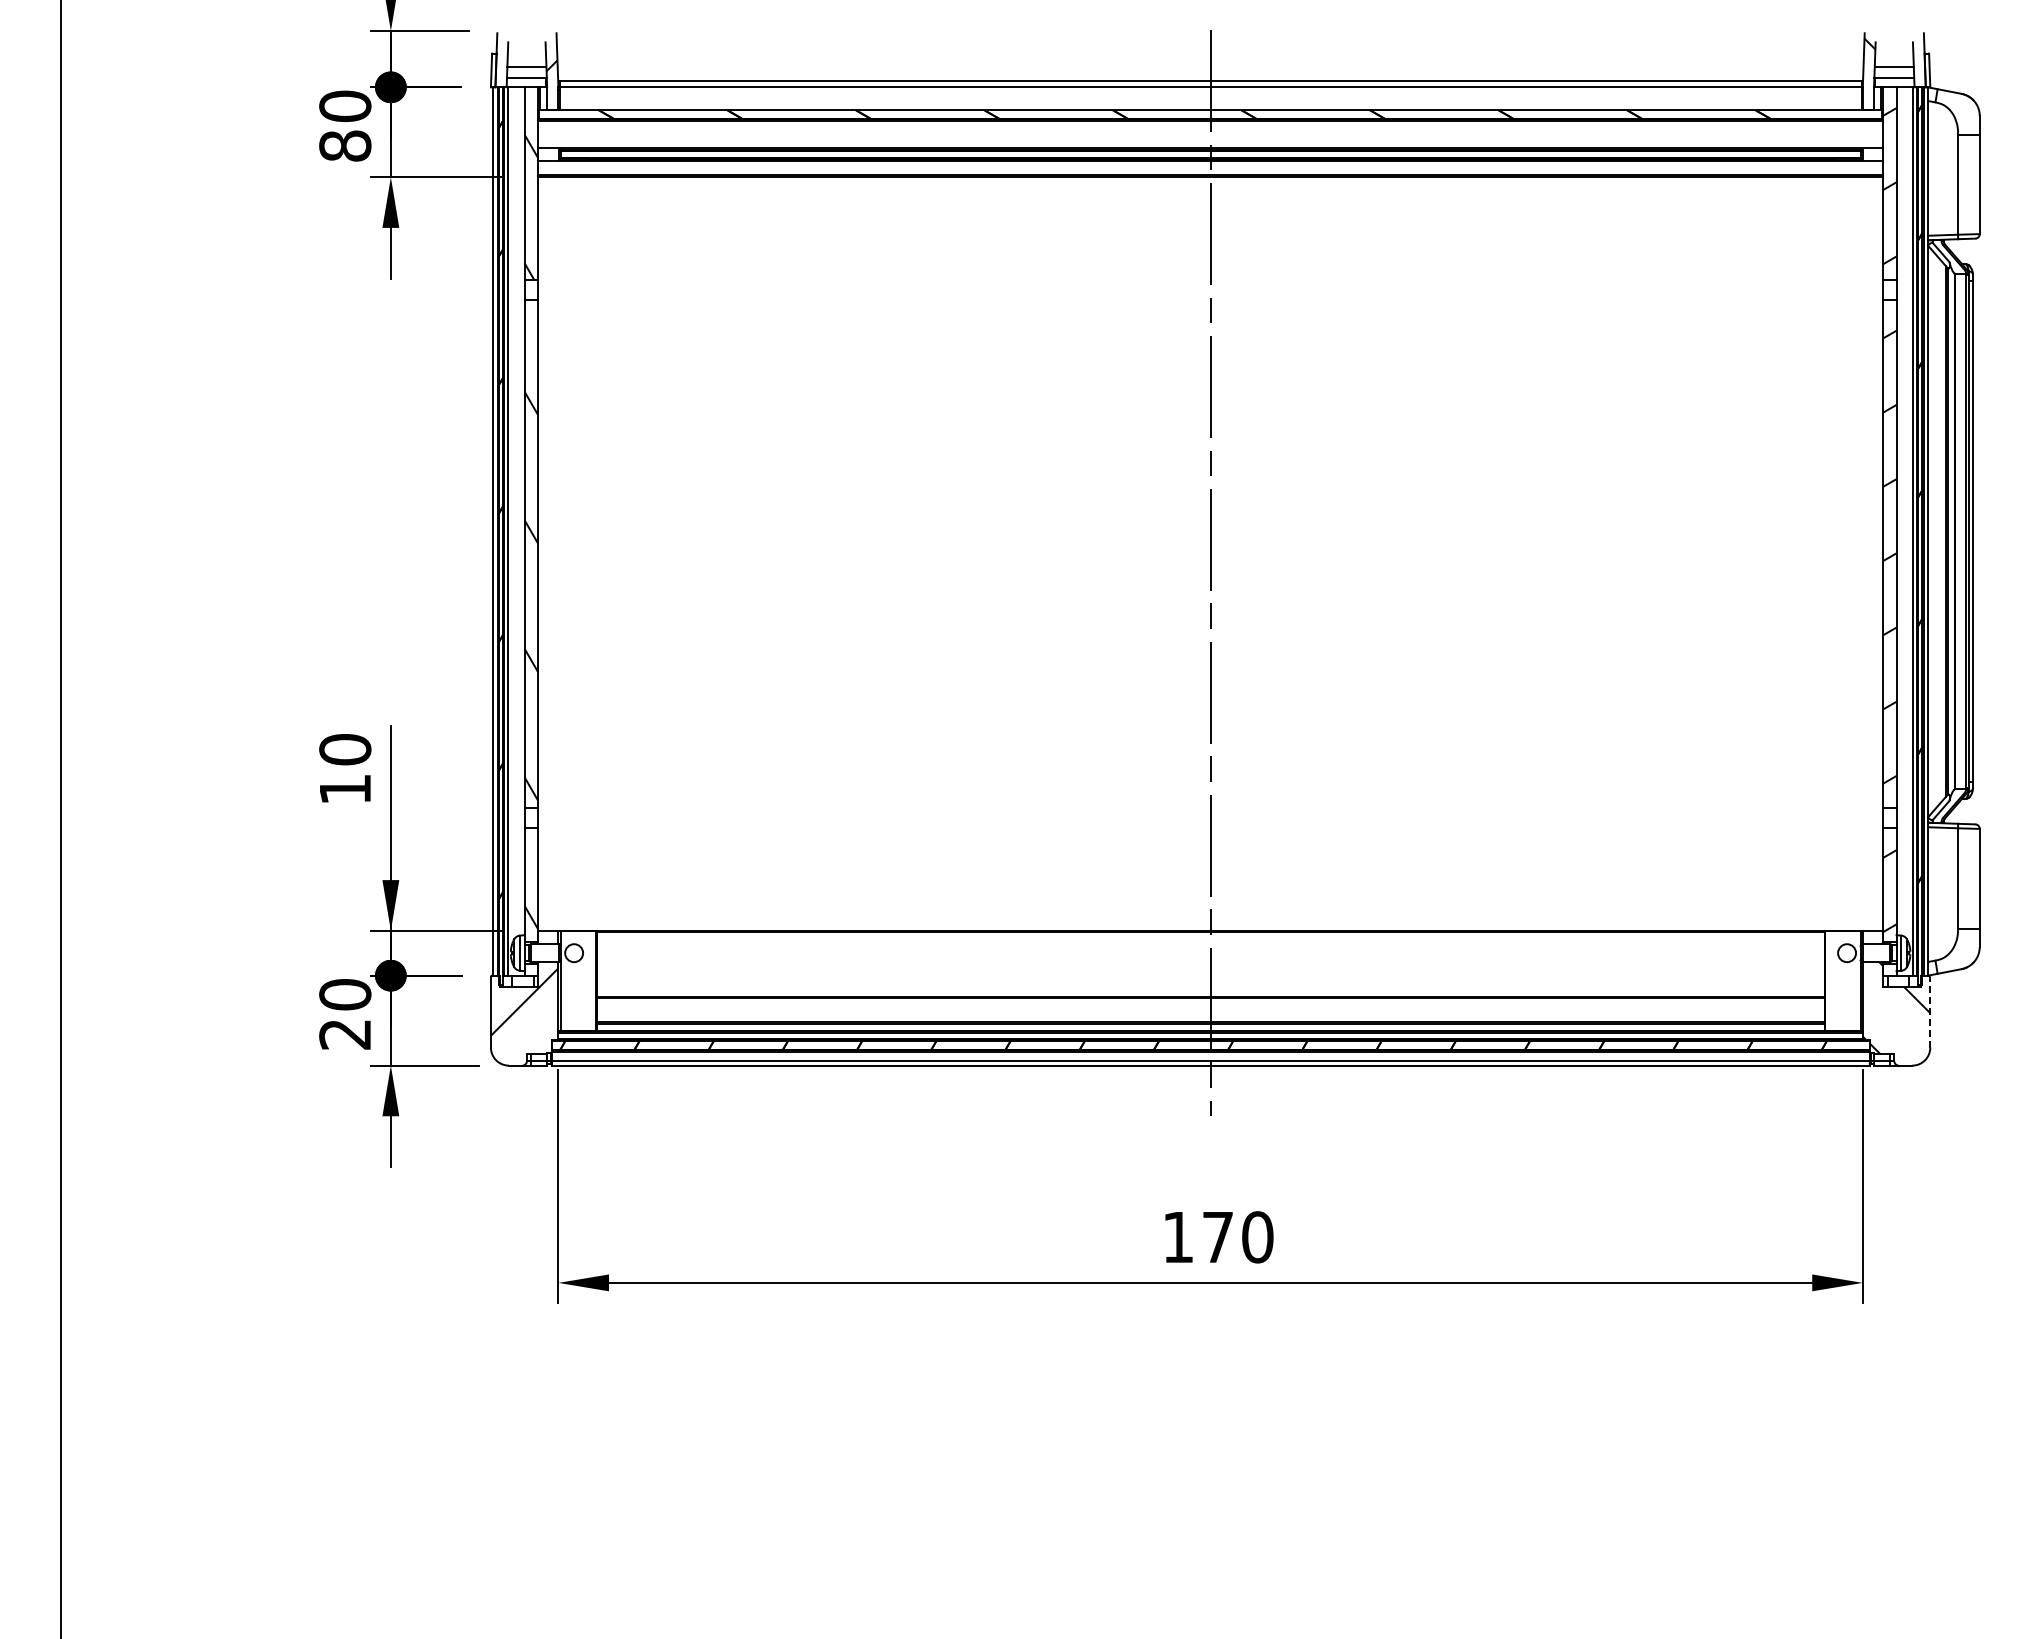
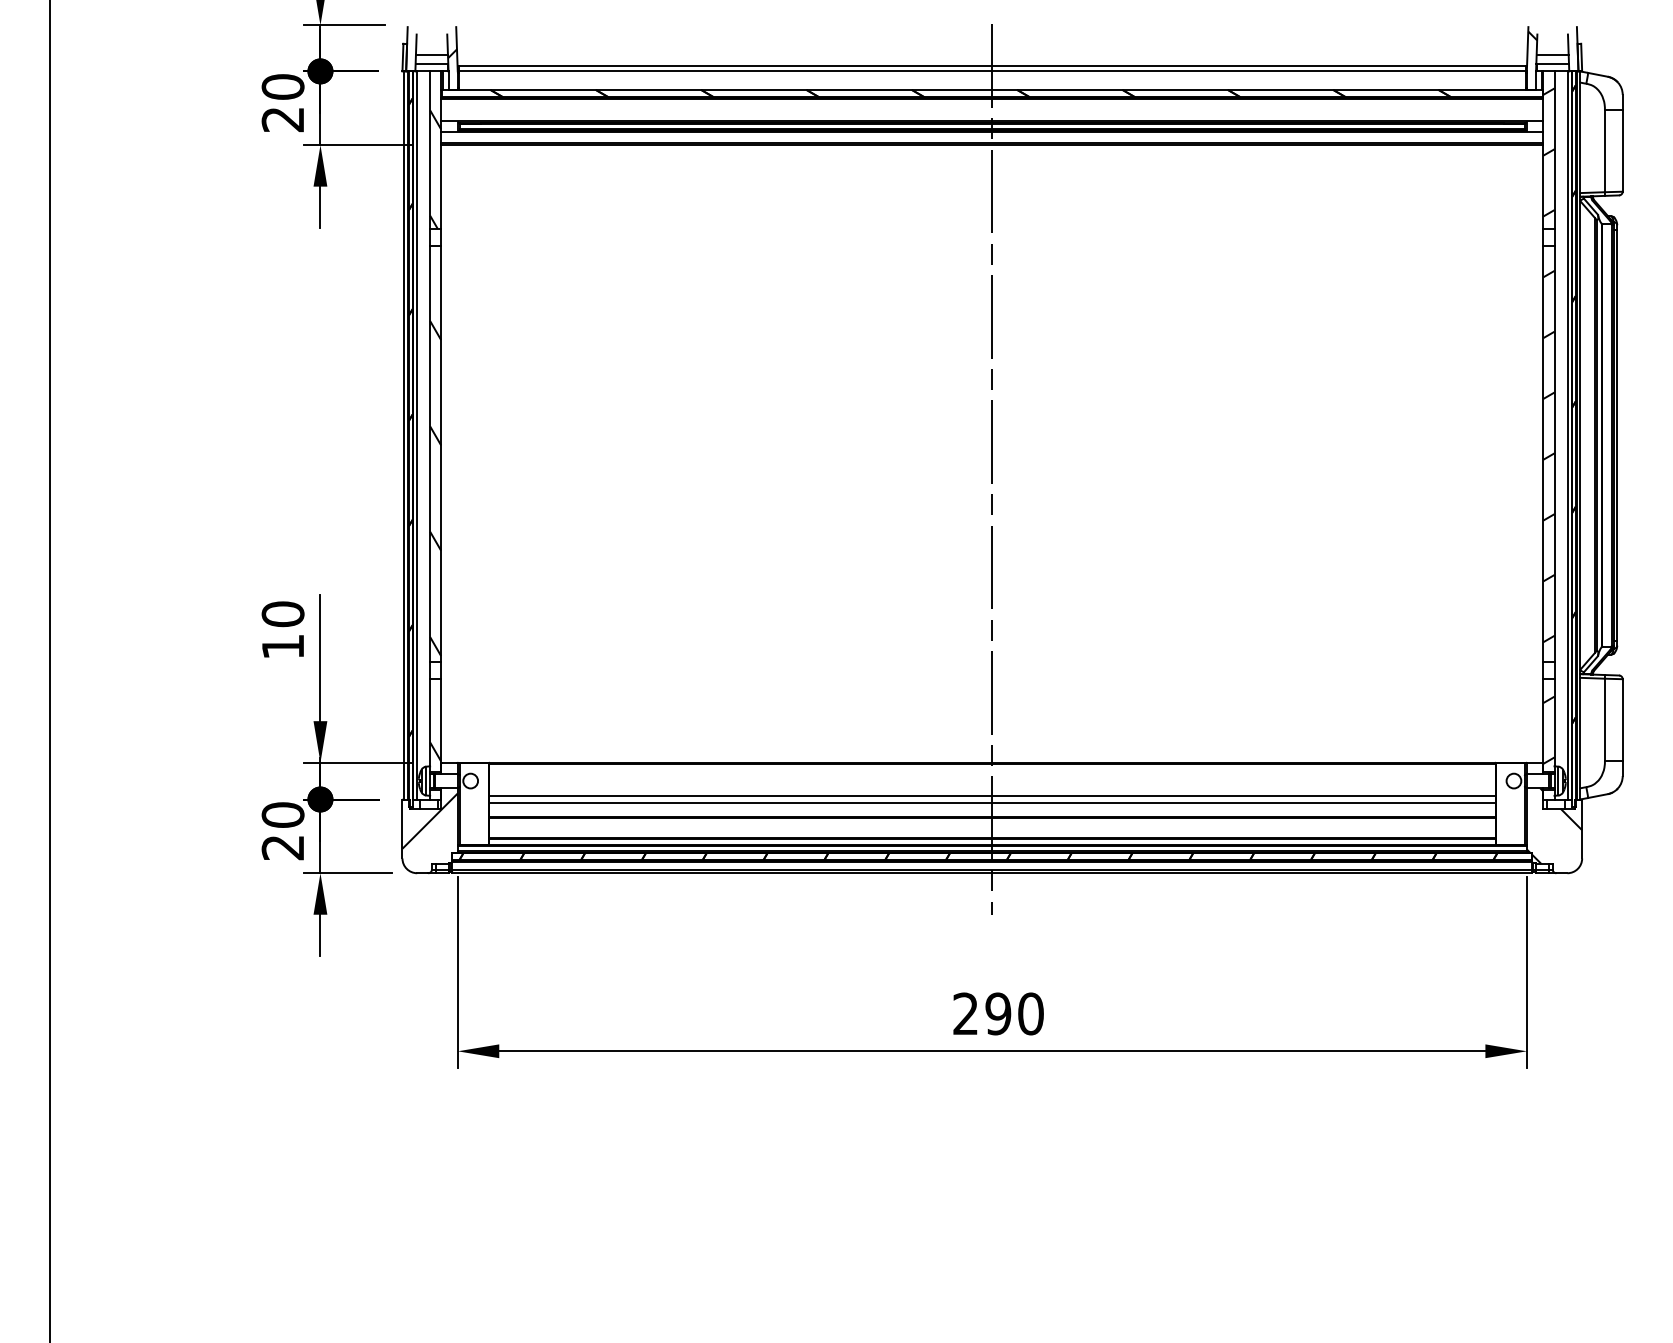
text: (345, 145) -> (283, 119), 80 -> 20
line: (1210, 971) -> (992, 796), added
line: (1210, 980) -> (992, 803), added
line: (1930, 1011) -> (1582, 828), dashed -> solid
text: (1198, 1237) -> (982, 1014), 170 -> 290

